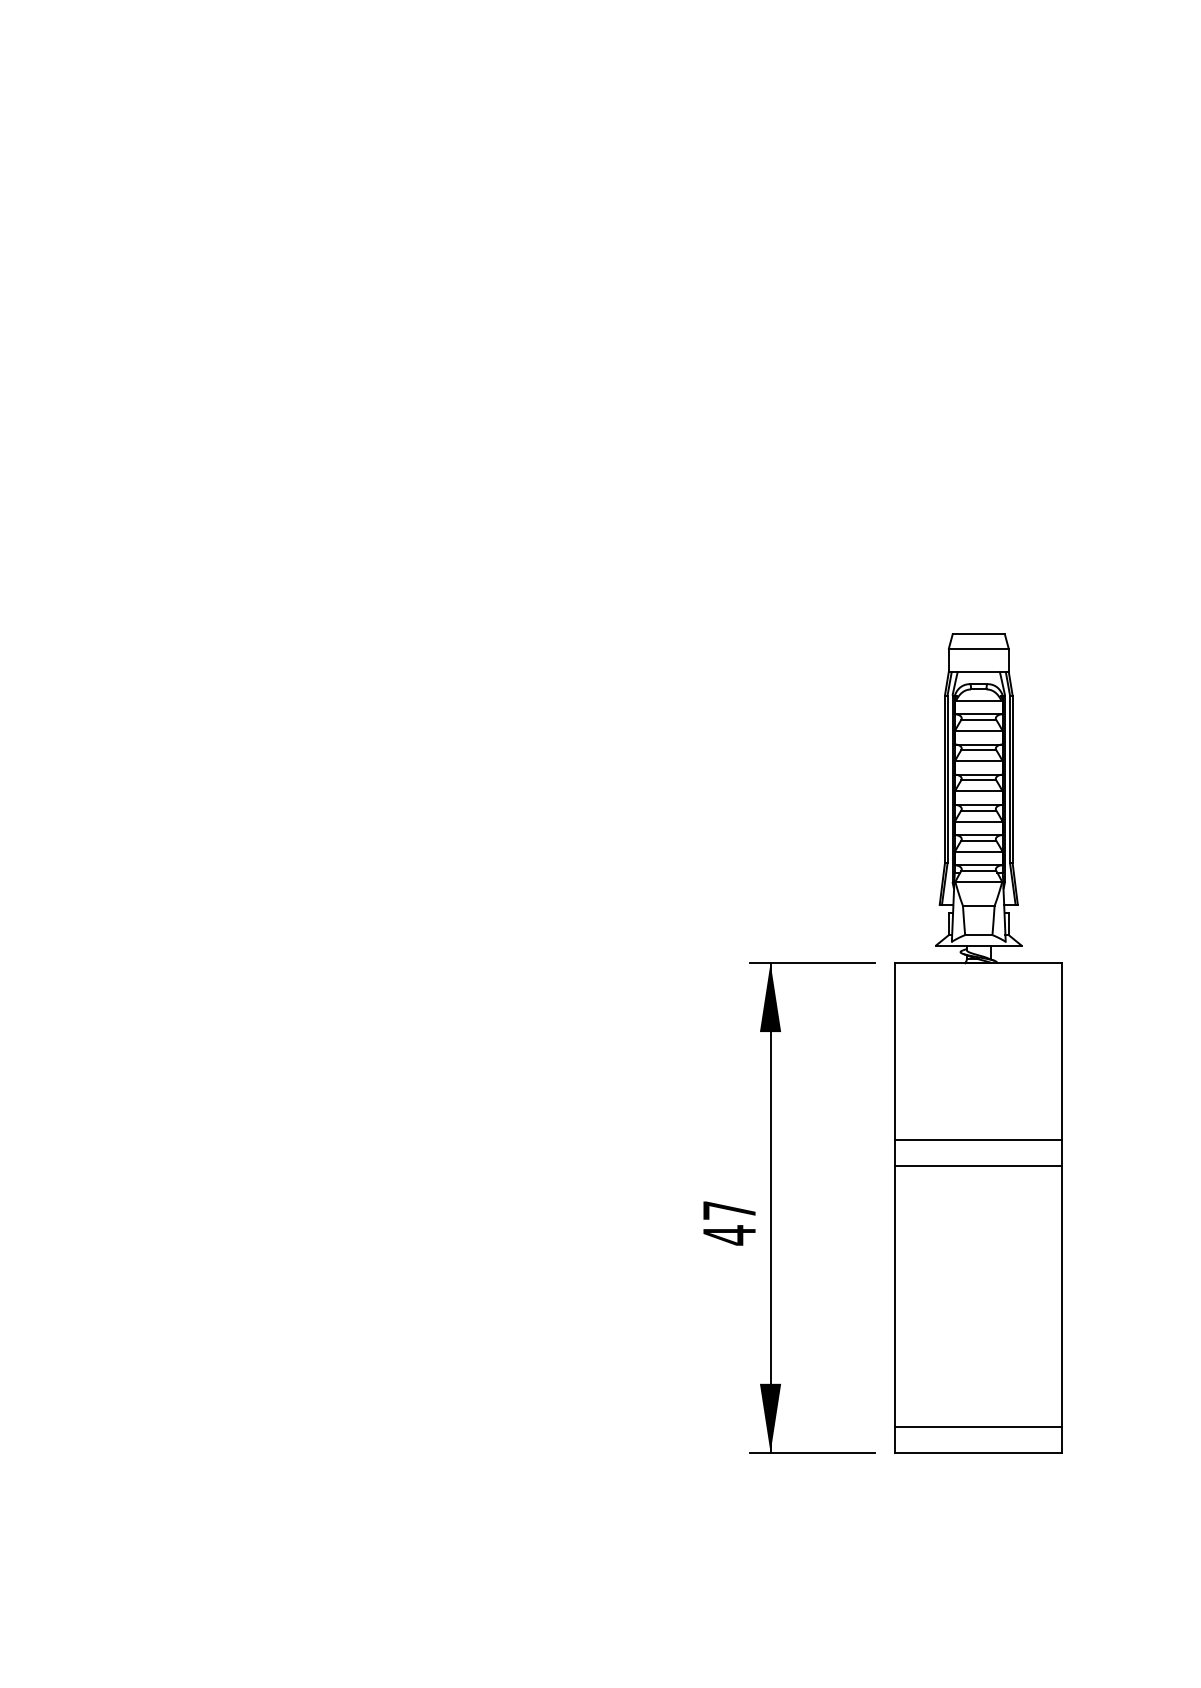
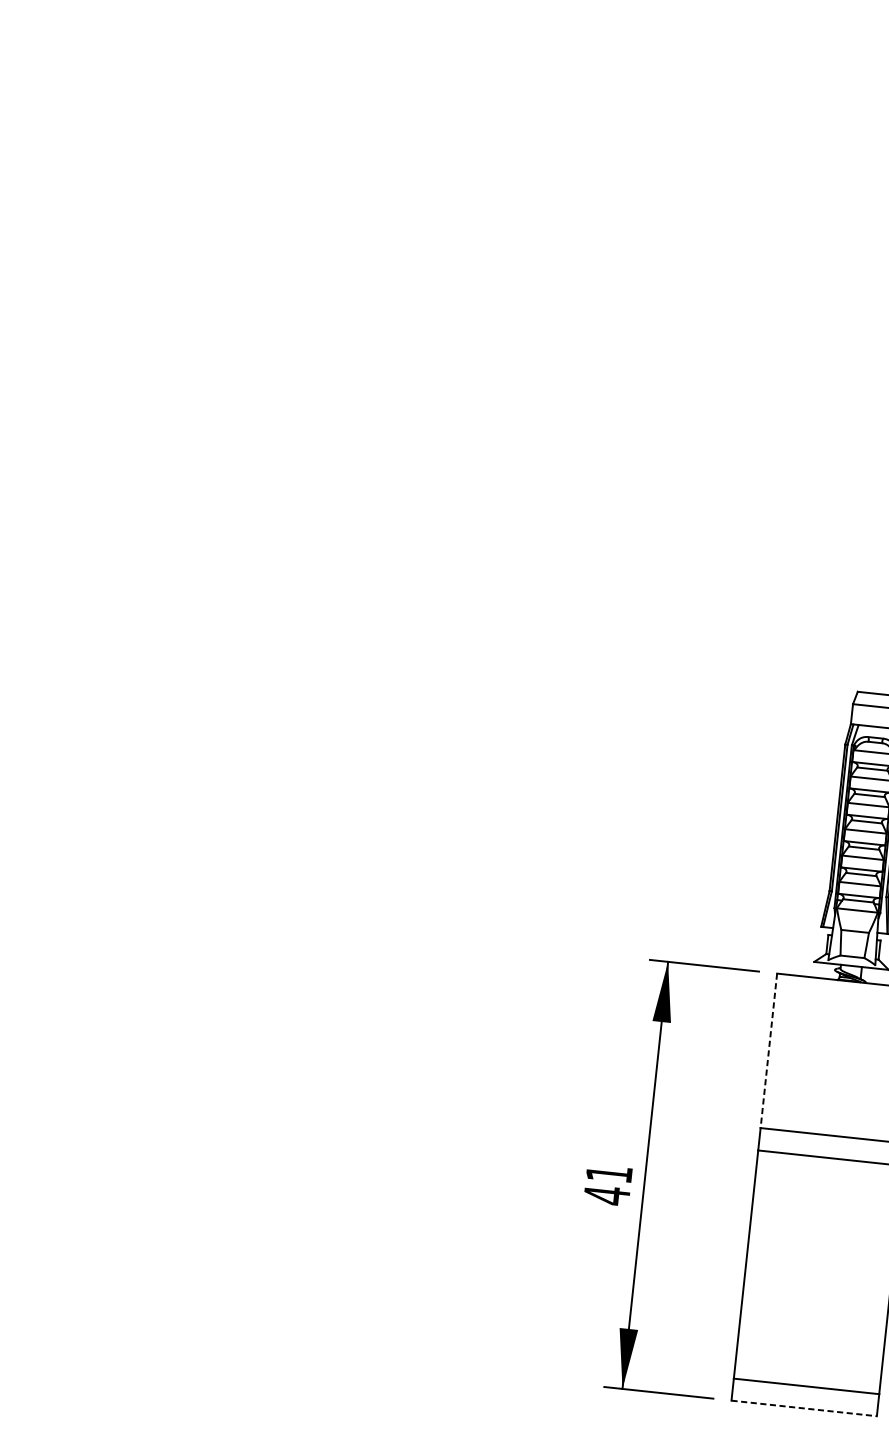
line: (895, 1051) -> (768, 1050), solid -> dashed
text: (729, 1210) -> (609, 1173), 47 -> 41
line: (979, 1452) -> (804, 1408), solid -> dashed

